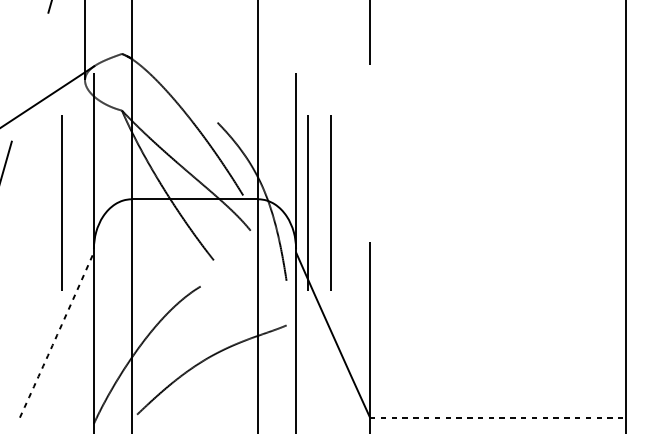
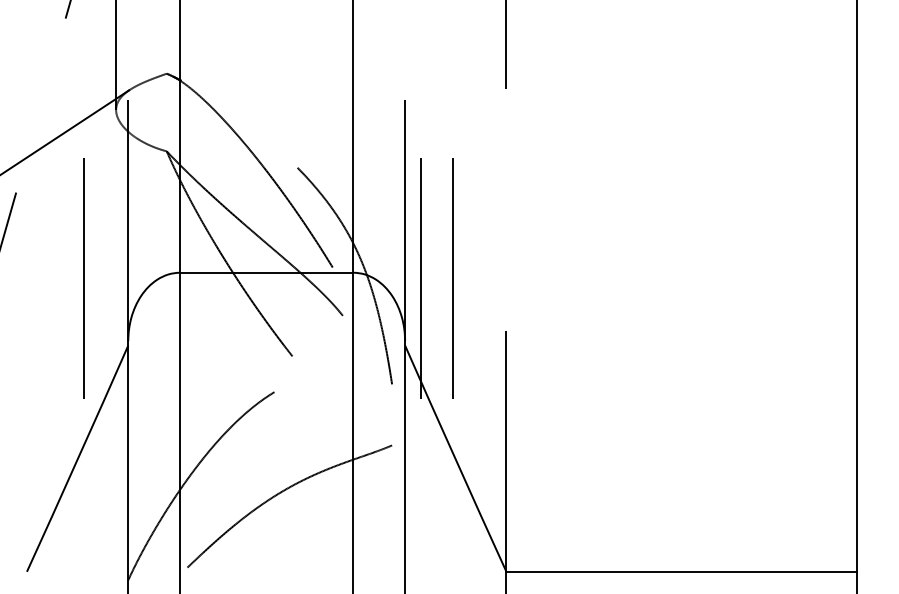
arc: (56, 334) -> (77, 458), dashed -> solid
line: (498, 417) -> (682, 571), dashed -> solid

